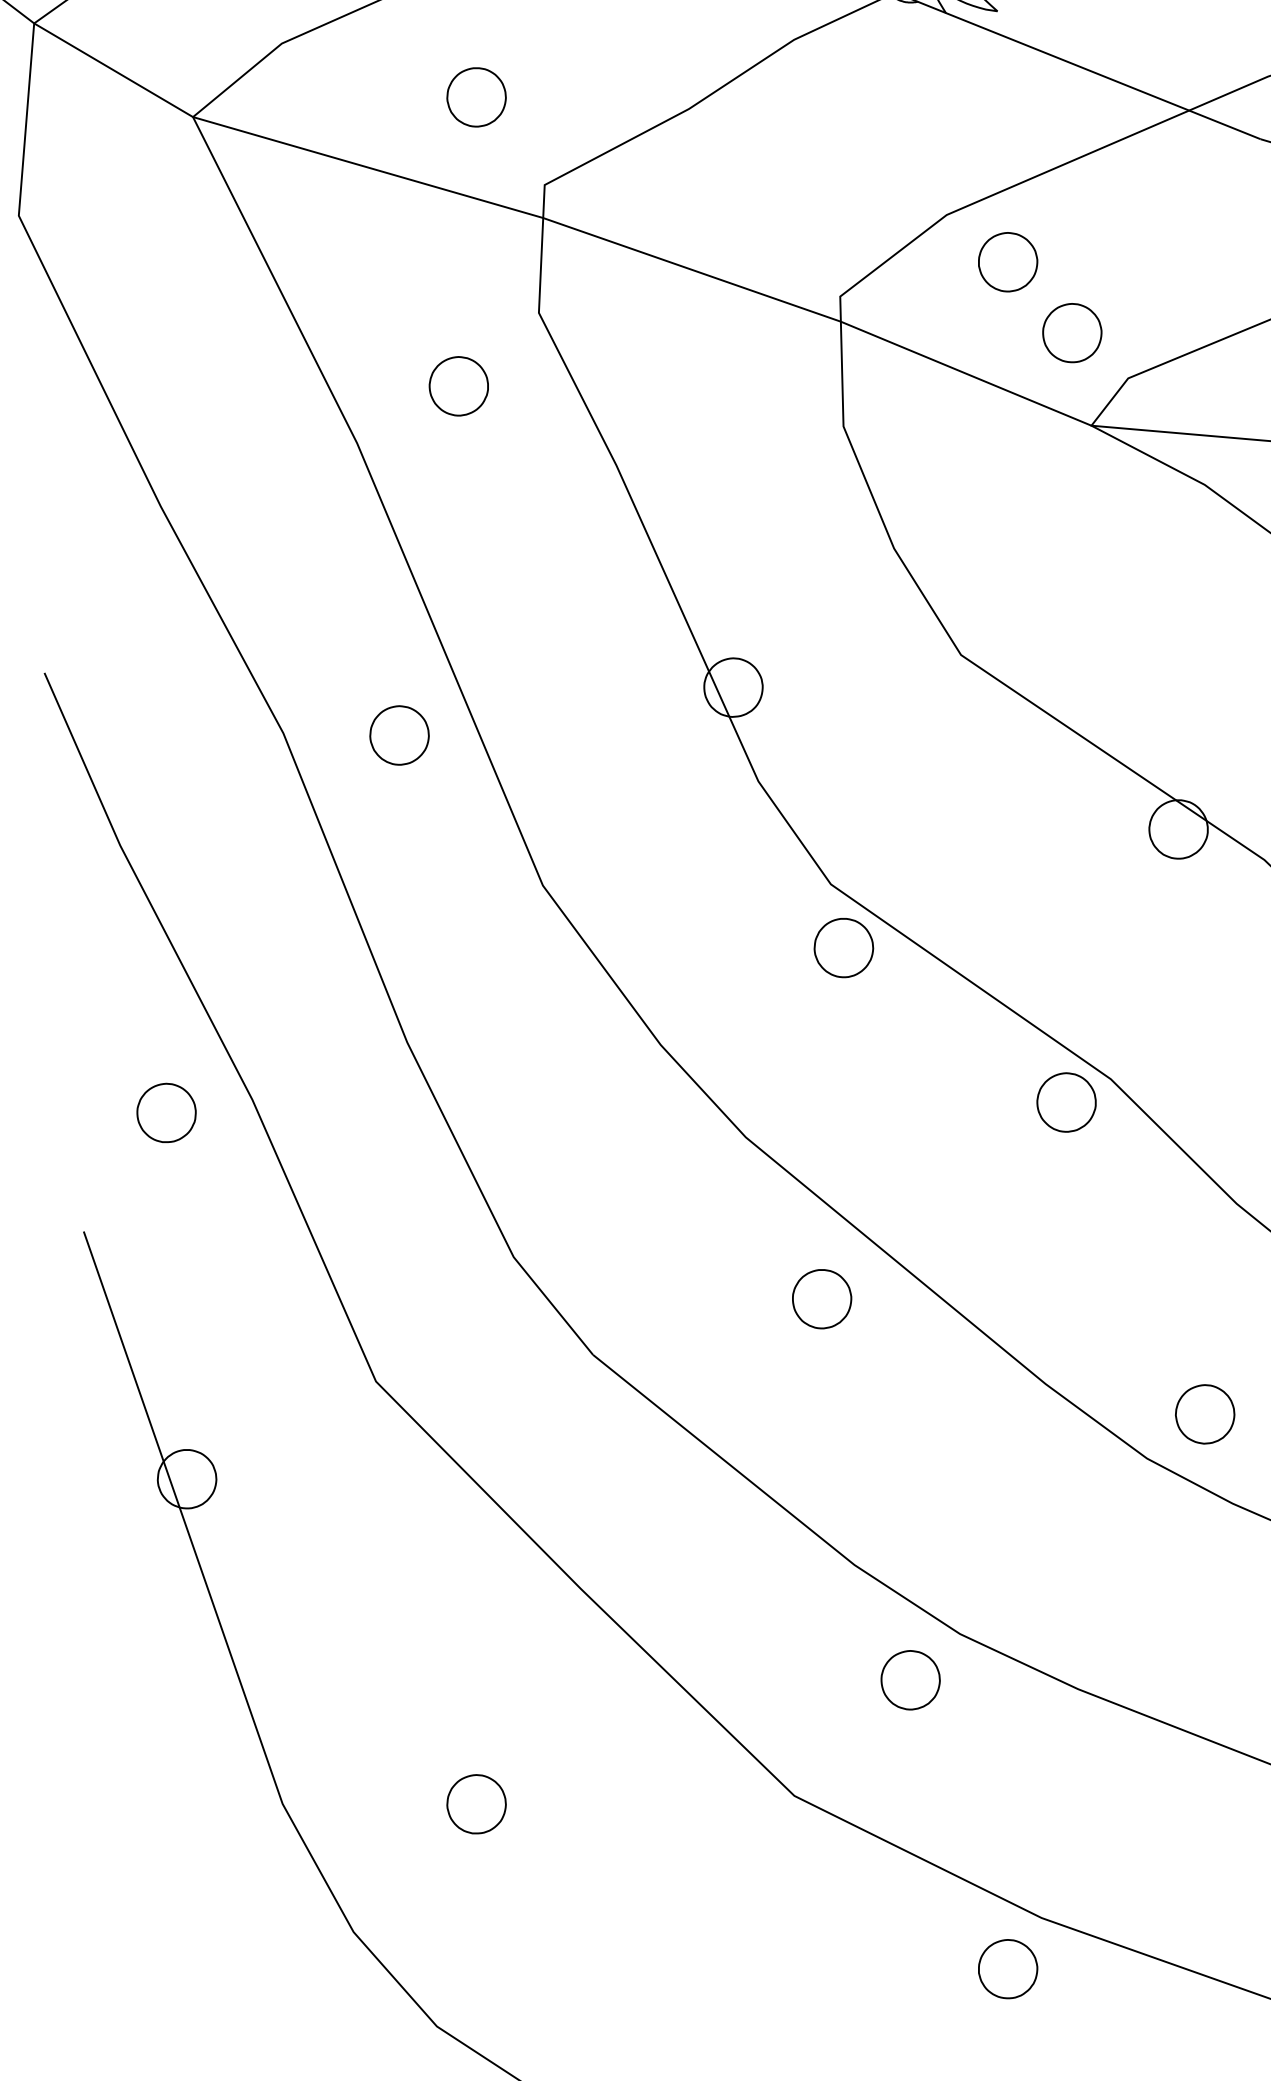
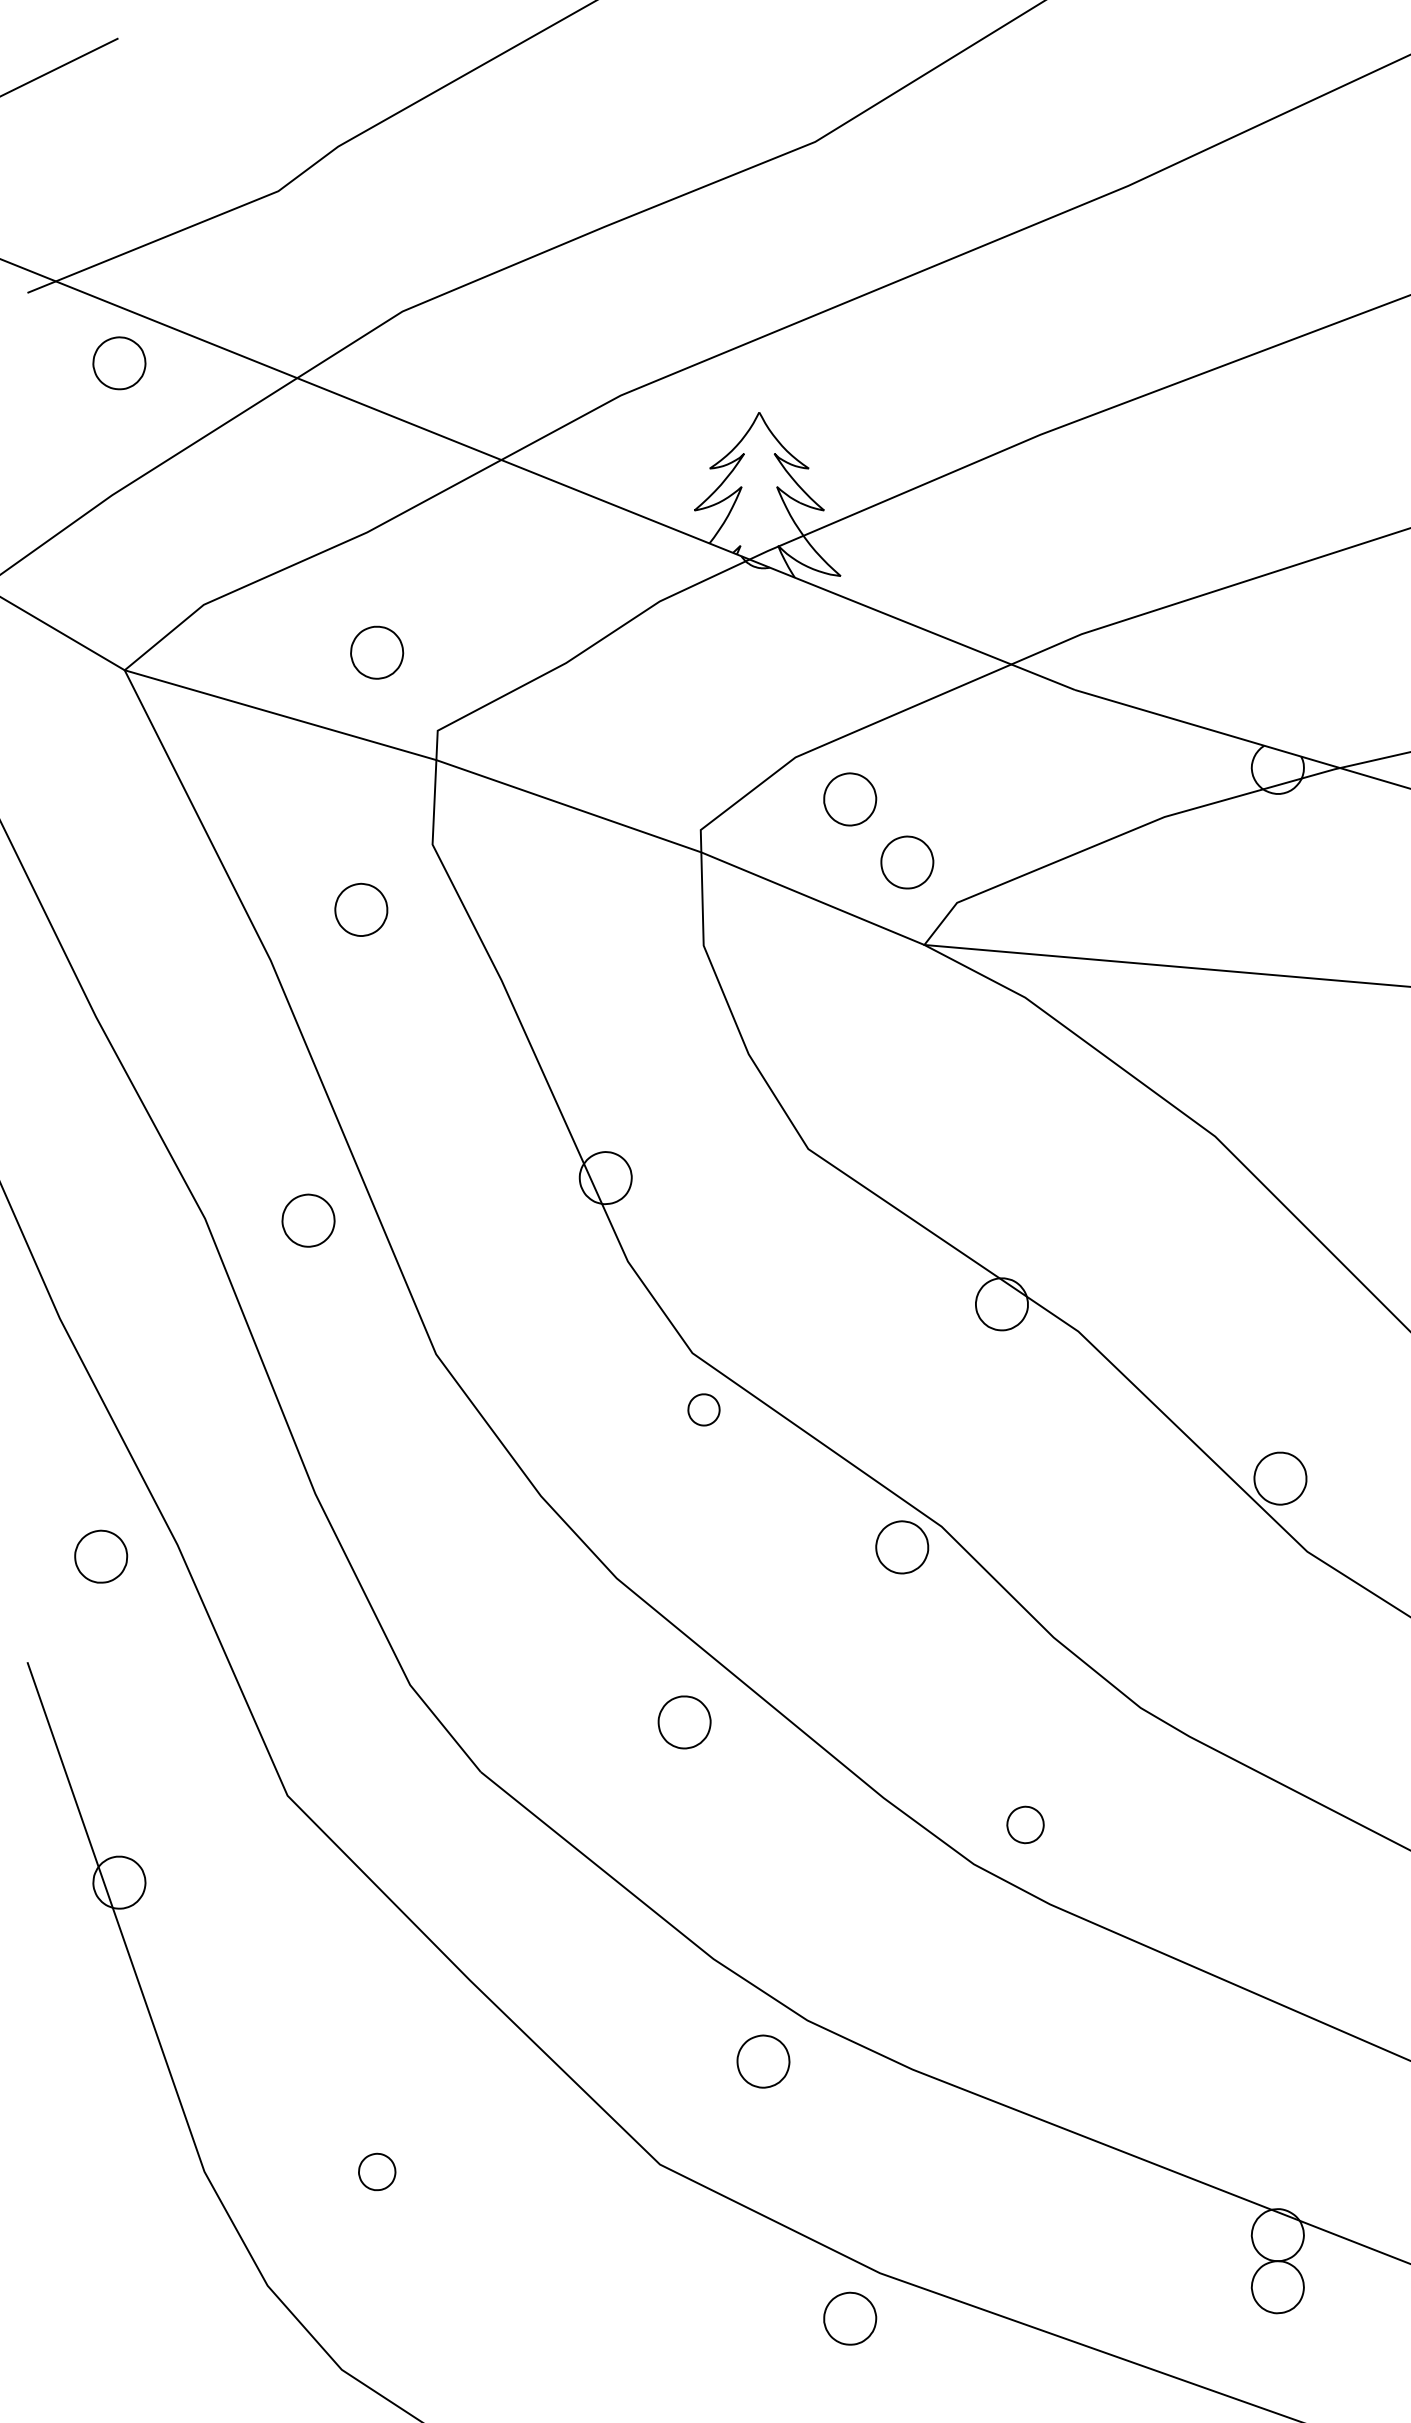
part: (843, 947) -> (703, 1409), size x0.6
part: (1205, 1413) -> (1025, 1824), size x0.7
part: (477, 1803) -> (377, 2171), size x0.7

